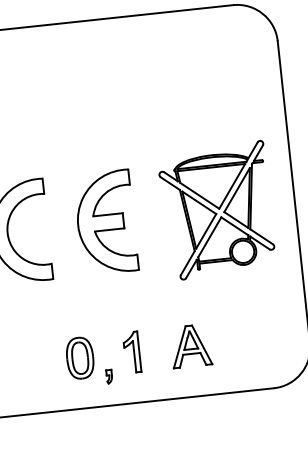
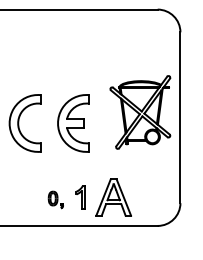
part: (217, 210) -> (140, 112), moved
part: (190, 346) -> (113, 197), size x1.6
part: (88, 360) -> (55, 199), size x0.6

